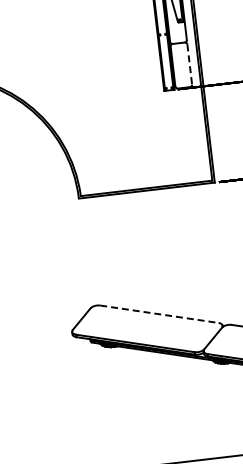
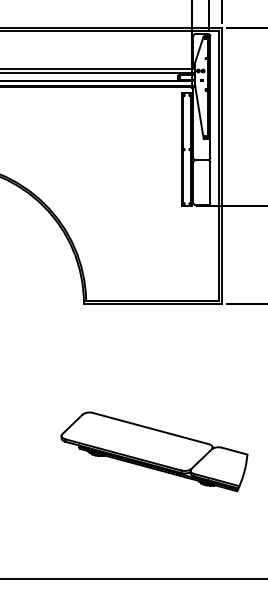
line: (189, 65) -> (210, 183), dashed -> solid
line: (160, 314) -> (151, 428), dashed -> solid

